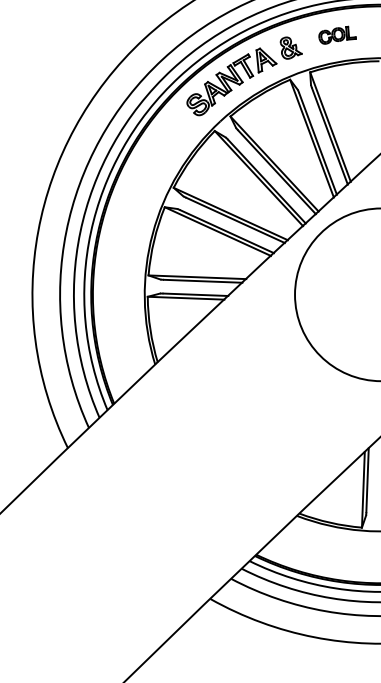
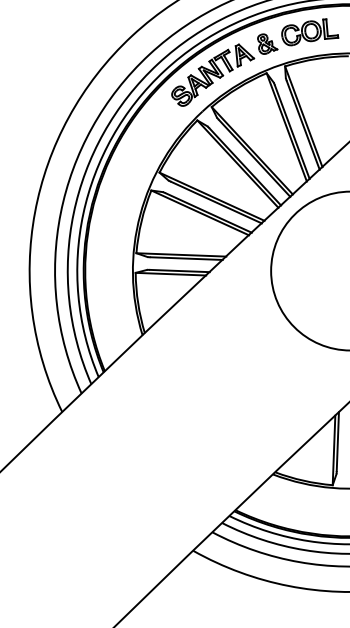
part: (337, 35) -> (310, 32), size x1.67

